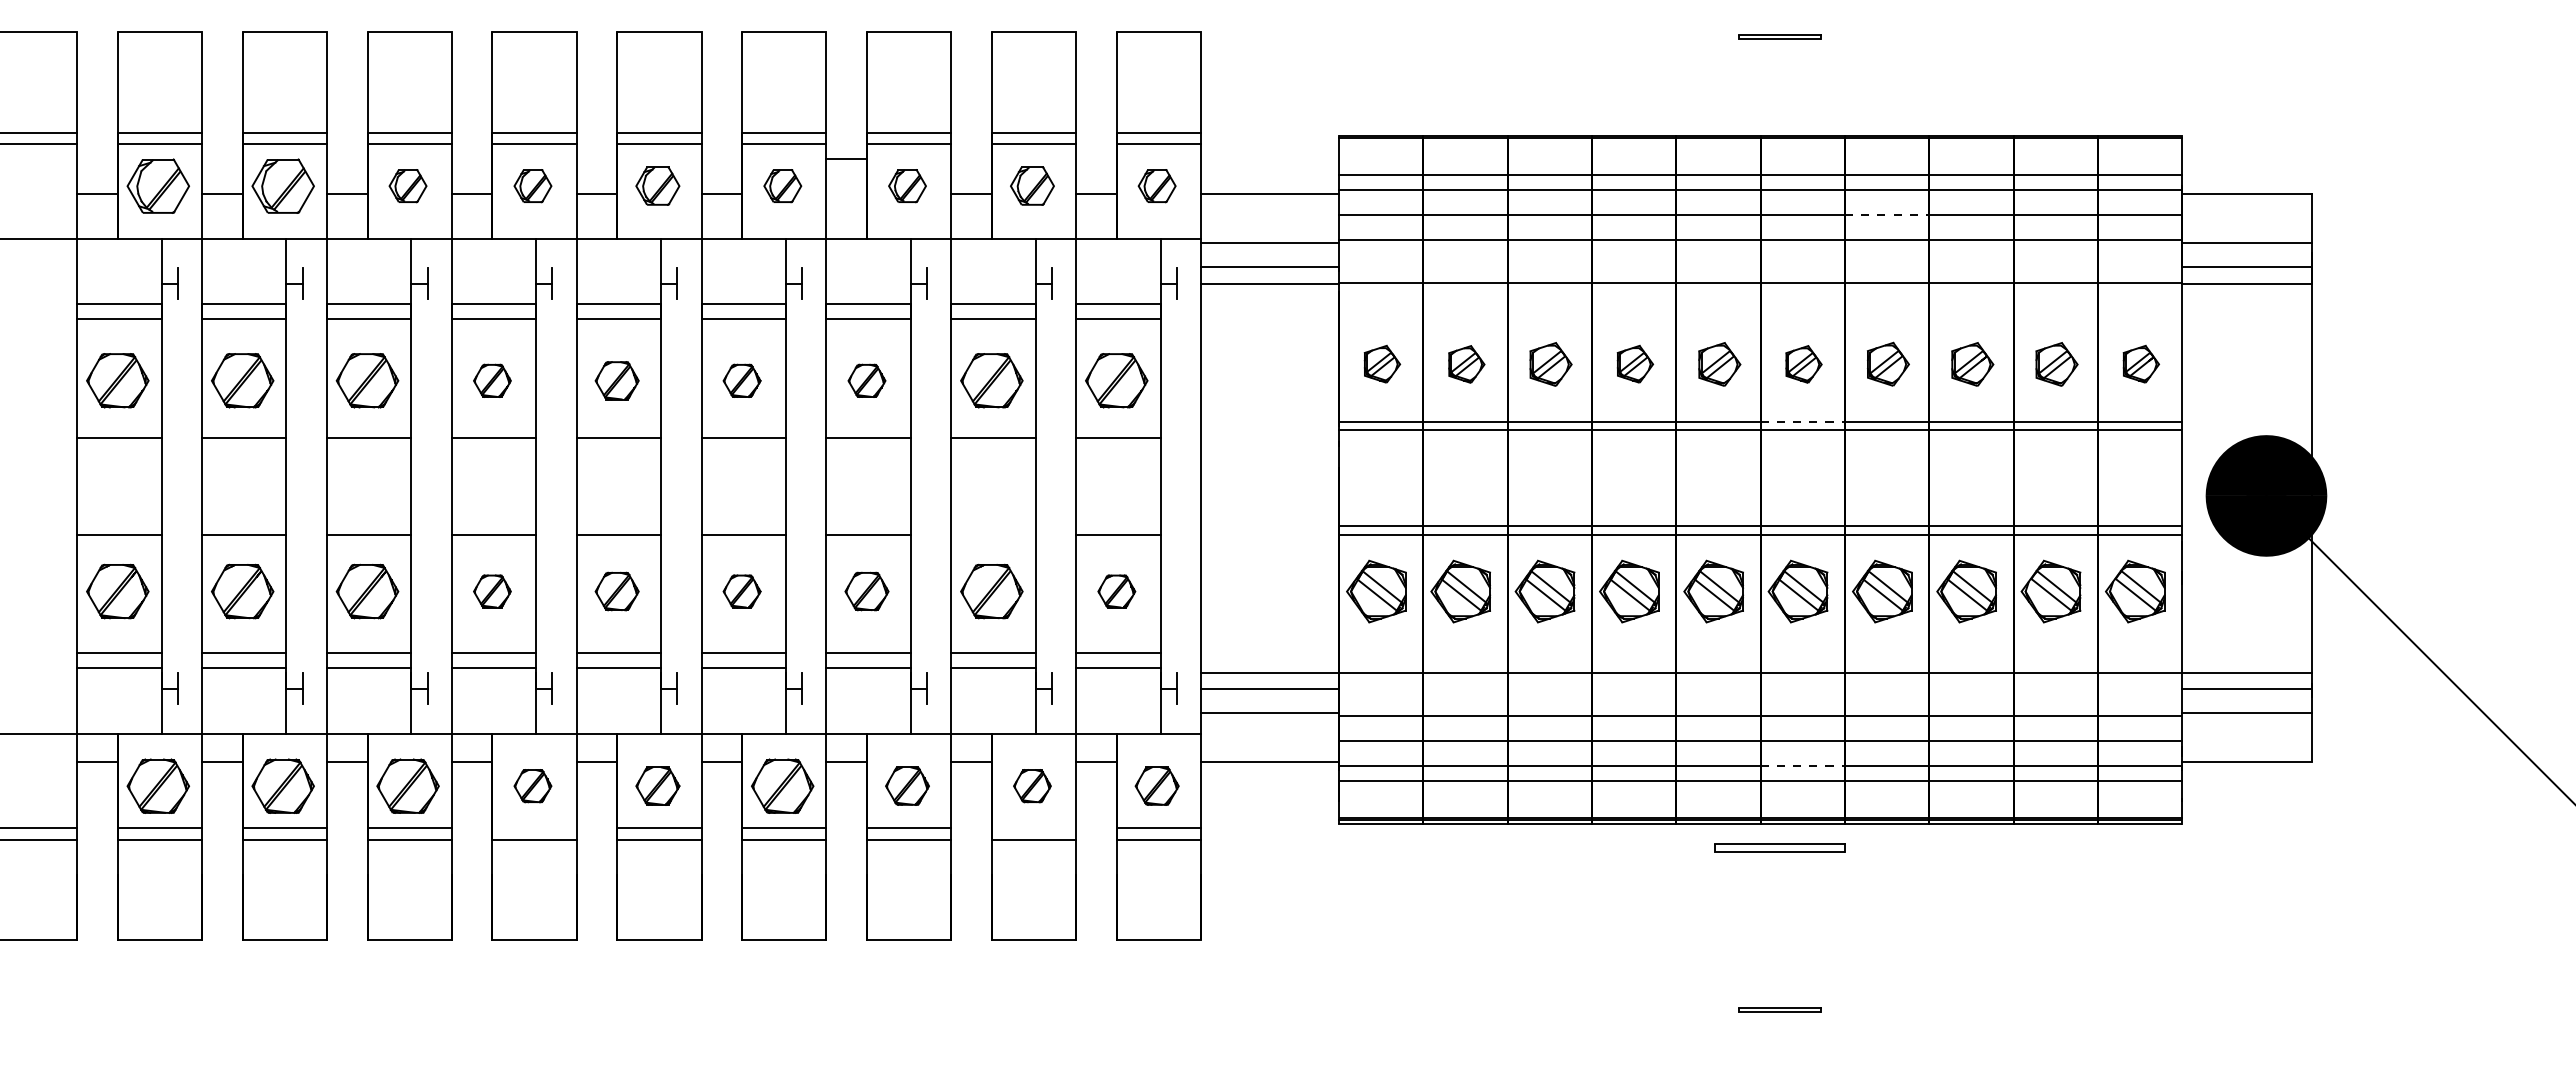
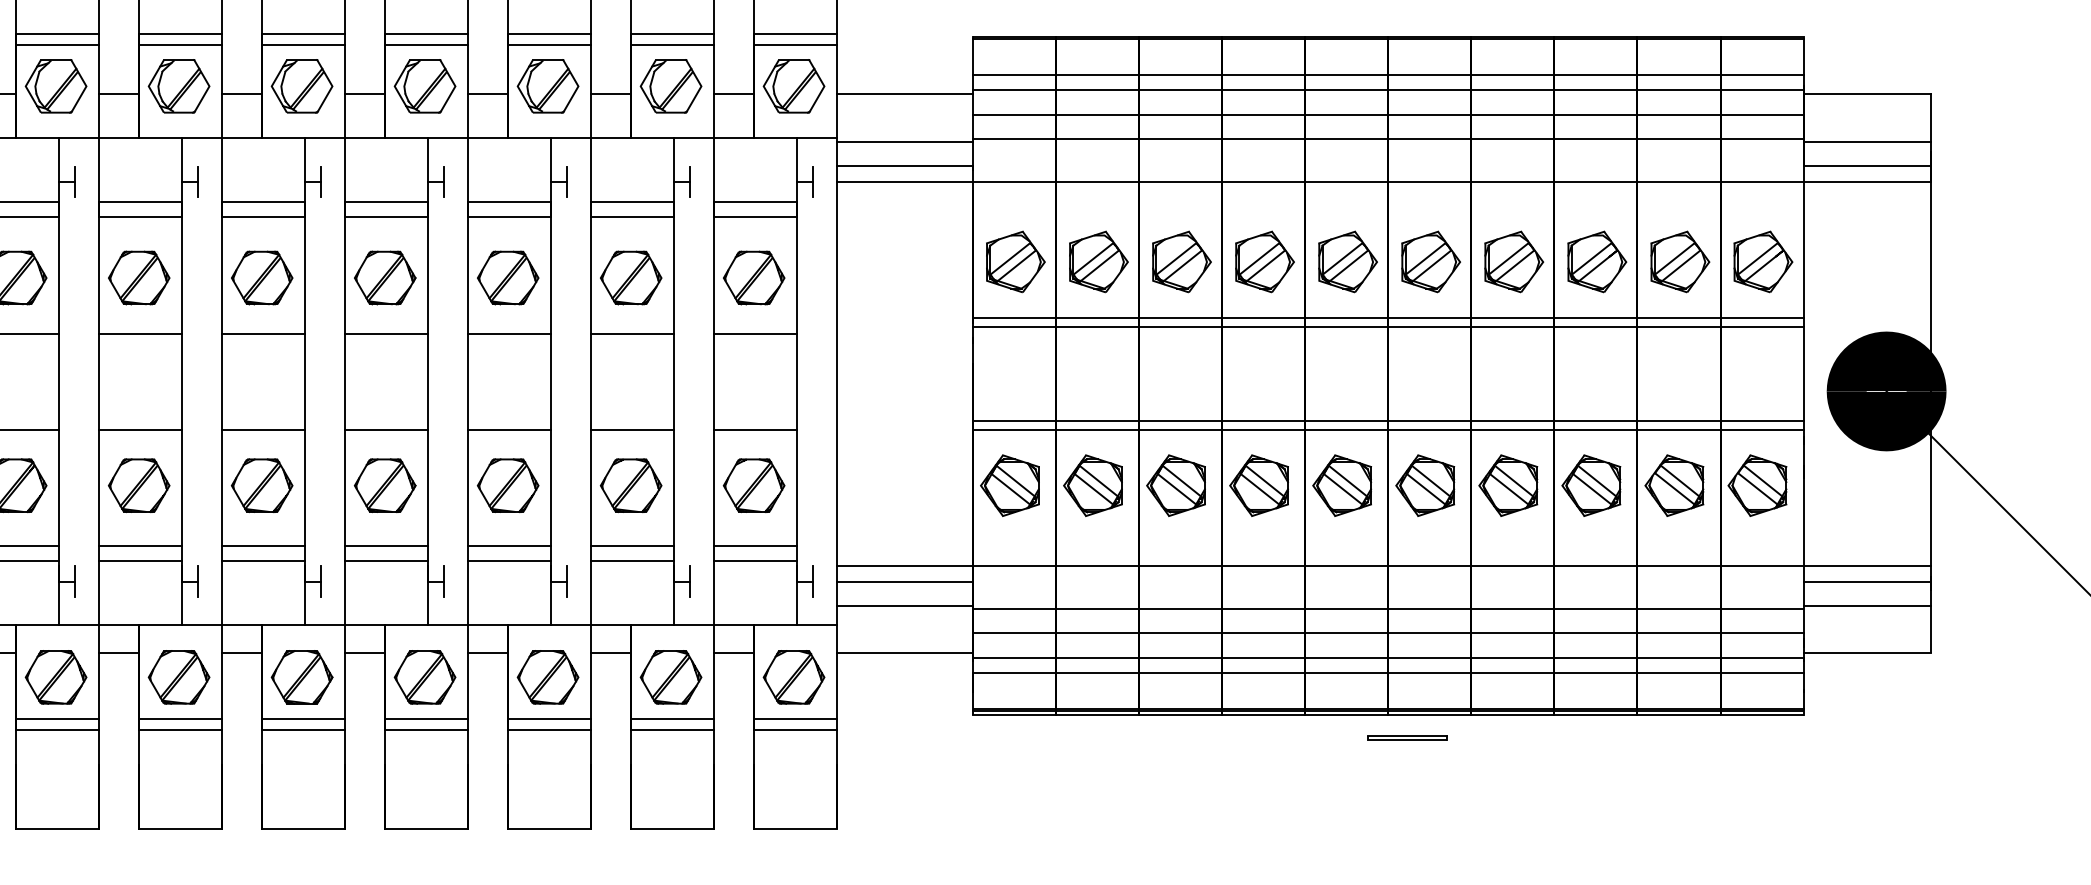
line: (846, 159) -> (487, 94), moved
part: (407, 185) -> (55, 85), size x1.67
part: (532, 185) -> (178, 85), size x1.67
part: (657, 185) -> (301, 85), size x1.43
part: (782, 185) -> (424, 85), size x1.67
part: (907, 185) -> (548, 85), size x1.67
part: (1032, 185) -> (671, 85), size x1.43
part: (1156, 185) -> (793, 85), size x1.67
line: (1887, 215) -> (1513, 115), dashed -> solid
part: (1382, 363) -> (1015, 261), size x1.67
part: (1635, 363) -> (1265, 261), size x1.67
part: (1888, 363) -> (1514, 261), size x1.43
part: (2141, 363) -> (1763, 261), size x1.67
part: (1466, 364) -> (1098, 261), size x1.67
part: (1550, 364) -> (1181, 261), size x1.43
part: (1719, 364) -> (1347, 261), size x1.43
part: (1803, 364) -> (1430, 261), size x1.67
part: (1972, 364) -> (1597, 261), size x1.43
part: (2056, 364) -> (1679, 261), size x1.43
part: (492, 380) -> (139, 277), size x1.67
part: (616, 380) -> (261, 277), size x1.43
part: (741, 380) -> (384, 277), size x1.67
part: (866, 380) -> (507, 277), size x1.67
line: (1803, 421) -> (1430, 318), dashed -> solid
line: (993, 534) -> (632, 429), added
part: (492, 591) -> (139, 485), size x1.67
part: (616, 591) -> (261, 485), size x1.43
part: (741, 591) -> (384, 485), size x1.67
part: (866, 591) -> (507, 485), size x1.43
part: (1116, 591) -> (753, 485), size x1.67
line: (1803, 766) -> (1430, 657), dashed -> solid
part: (532, 785) -> (178, 676), size x1.67
part: (657, 785) -> (301, 676), size x1.43
part: (907, 785) -> (548, 676), size x1.43
part: (1032, 785) -> (671, 676), size x1.67
part: (1156, 785) -> (793, 676), size x1.43
line: (534, 828) -> (180, 719), added
line: (1033, 828) -> (672, 719), added
part: (1779, 847) -> (1406, 737), size x0.62

